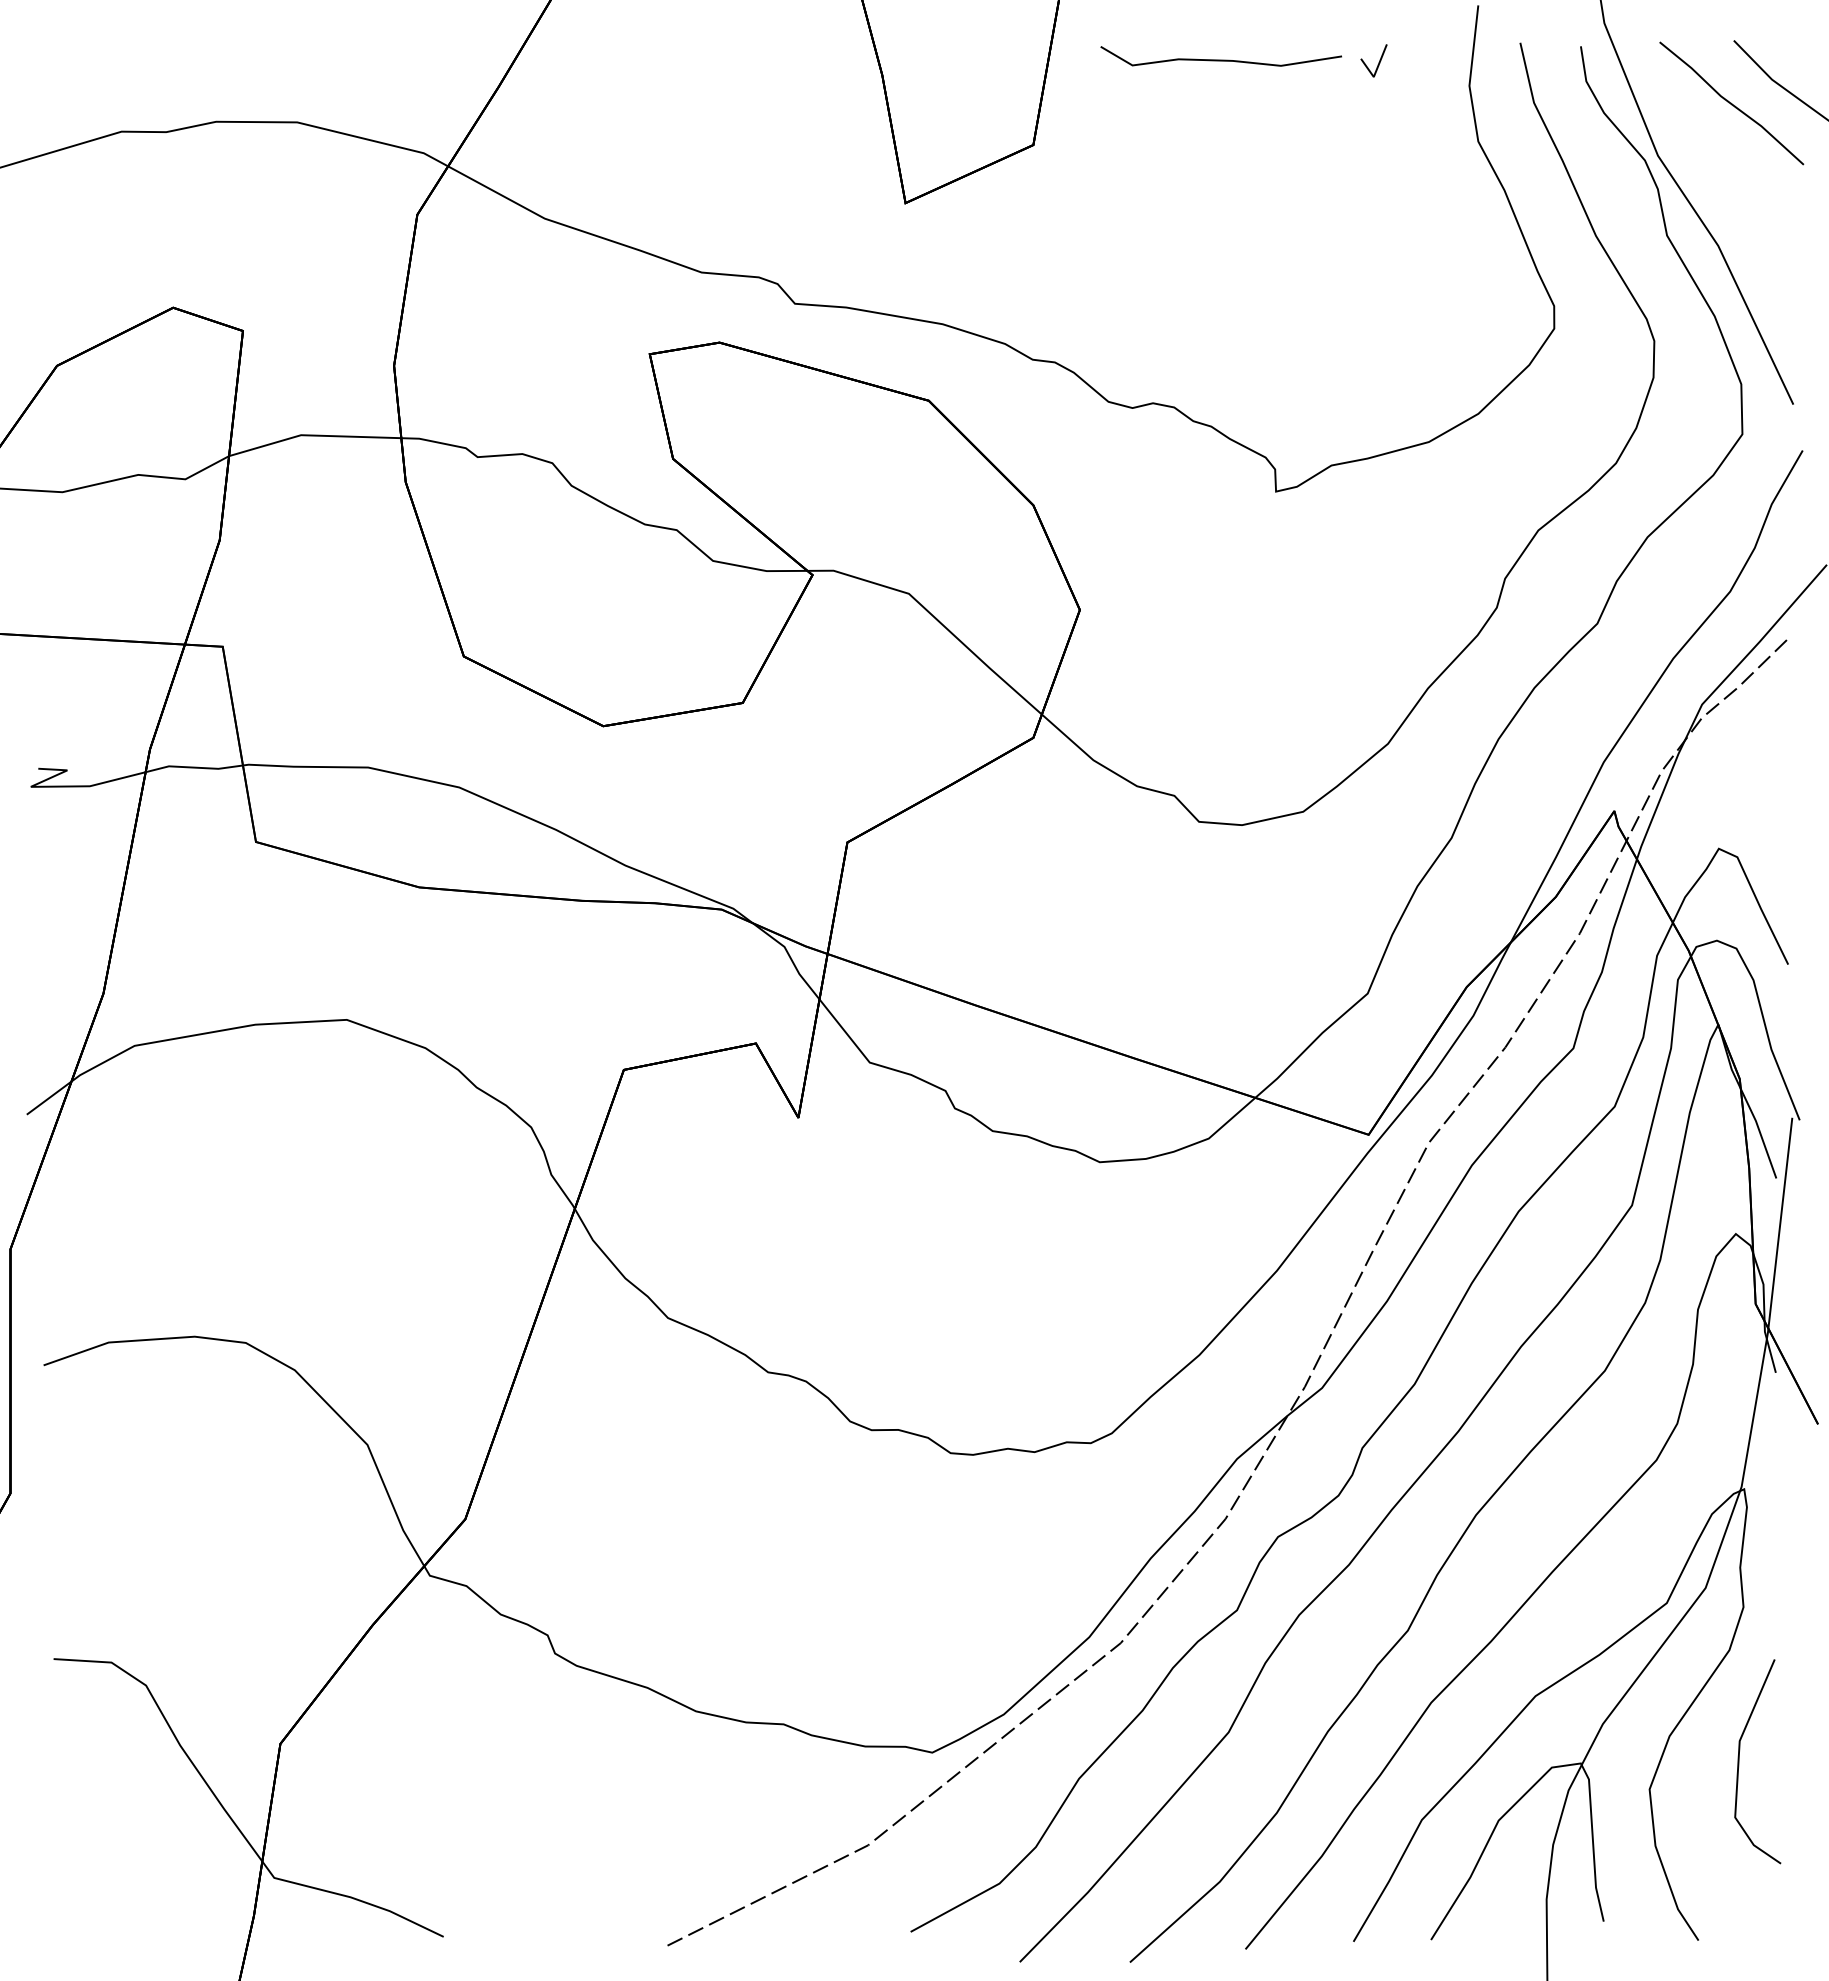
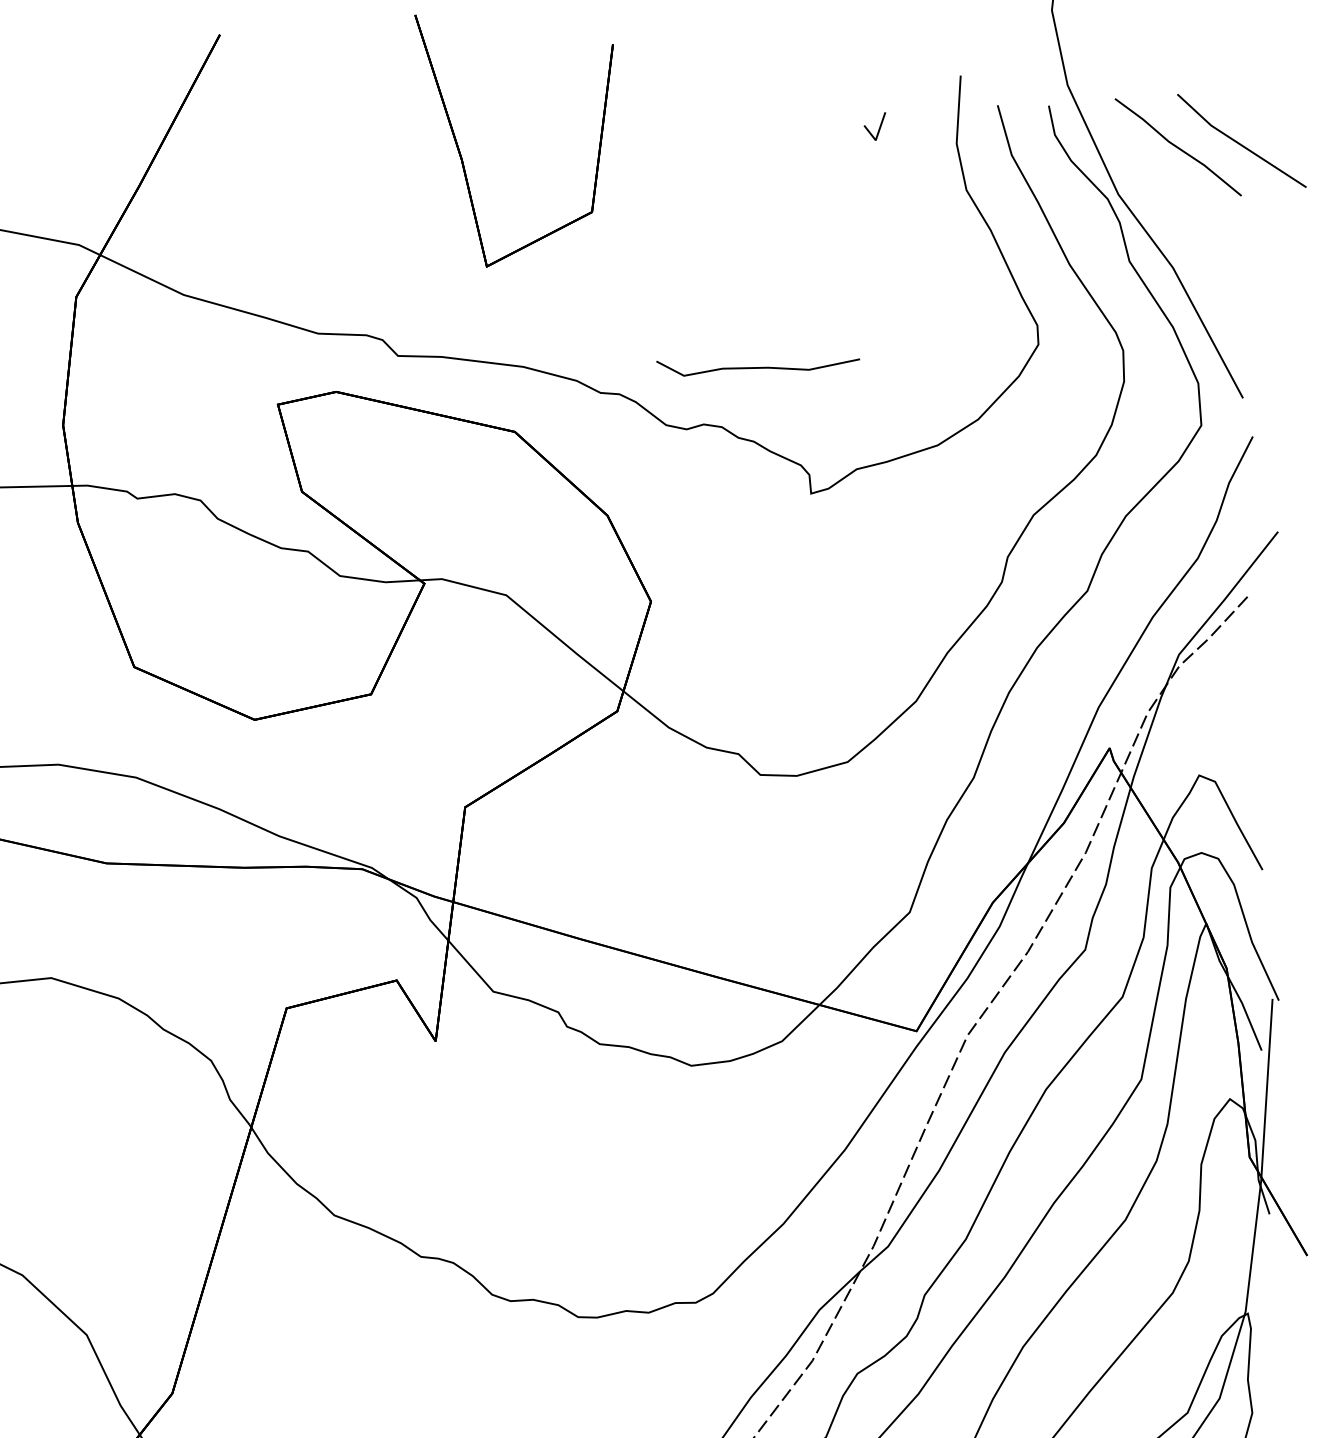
curve: (1220, 59) -> (757, 367), moved

